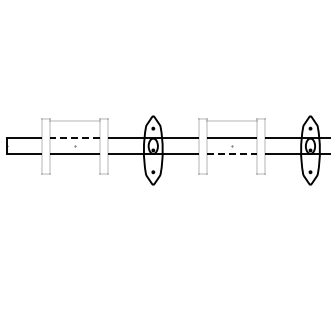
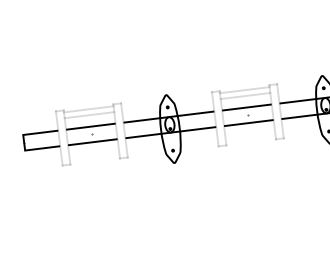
line: (74, 126) -> (89, 114), added
line: (231, 126) -> (245, 95), added
line: (74, 138) -> (90, 126), dashed -> solid
line: (231, 154) -> (248, 123), dashed -> solid

